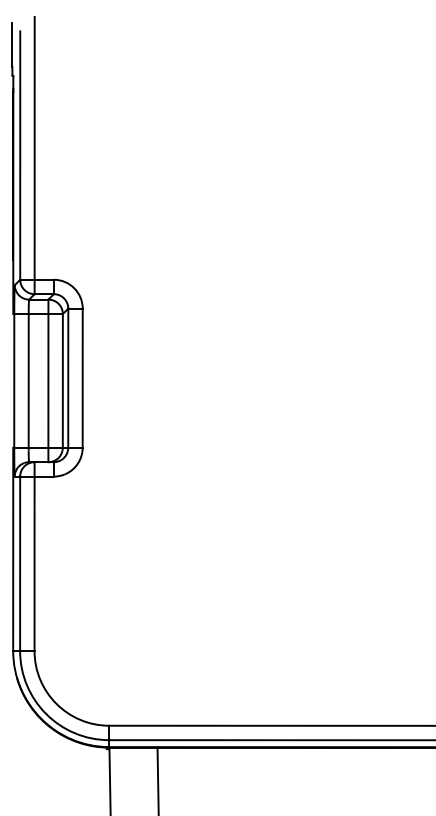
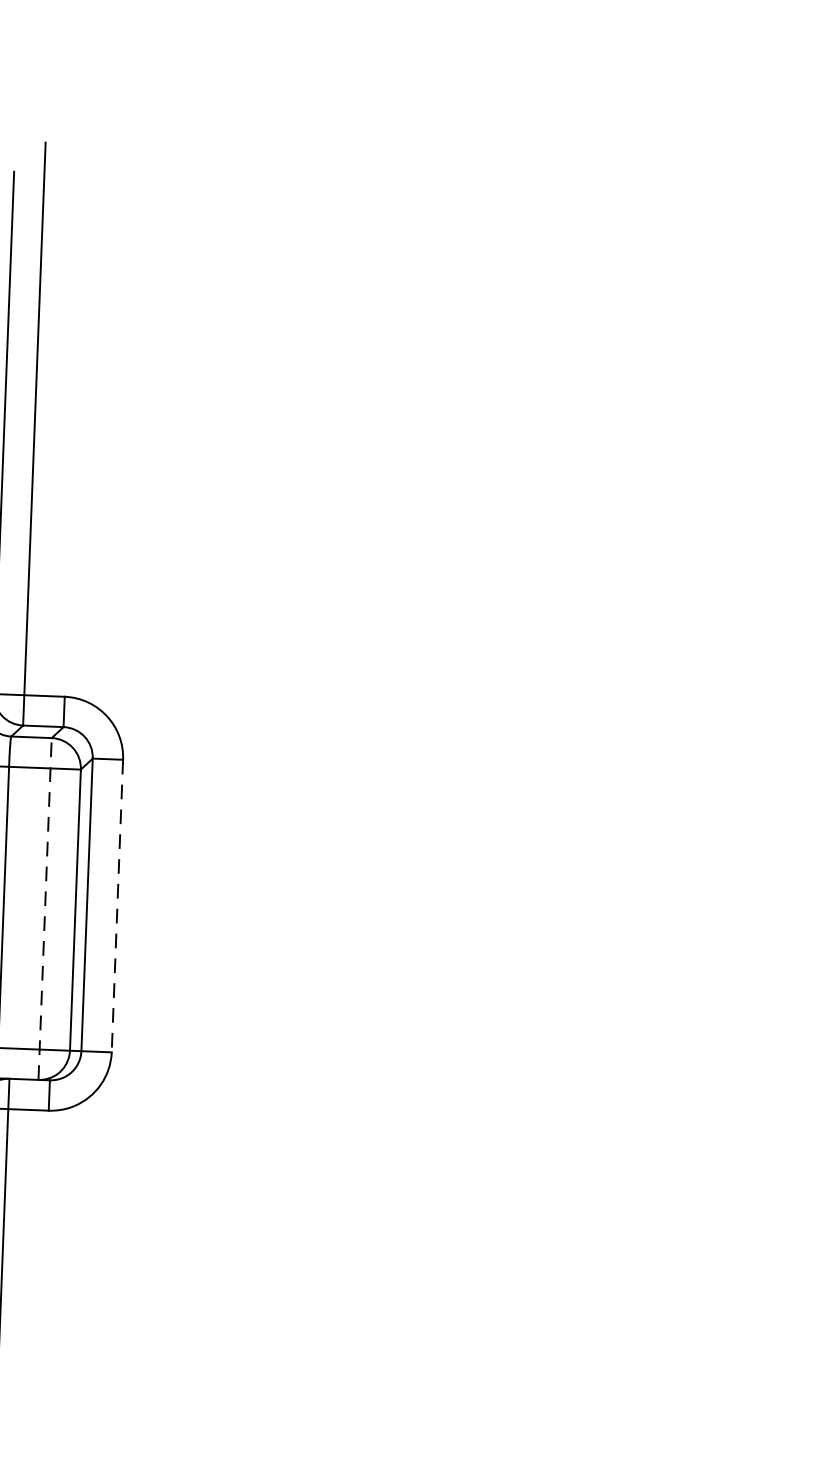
line: (82, 378) -> (116, 906), solid -> dashed
line: (48, 380) -> (45, 908), solid -> dashed

